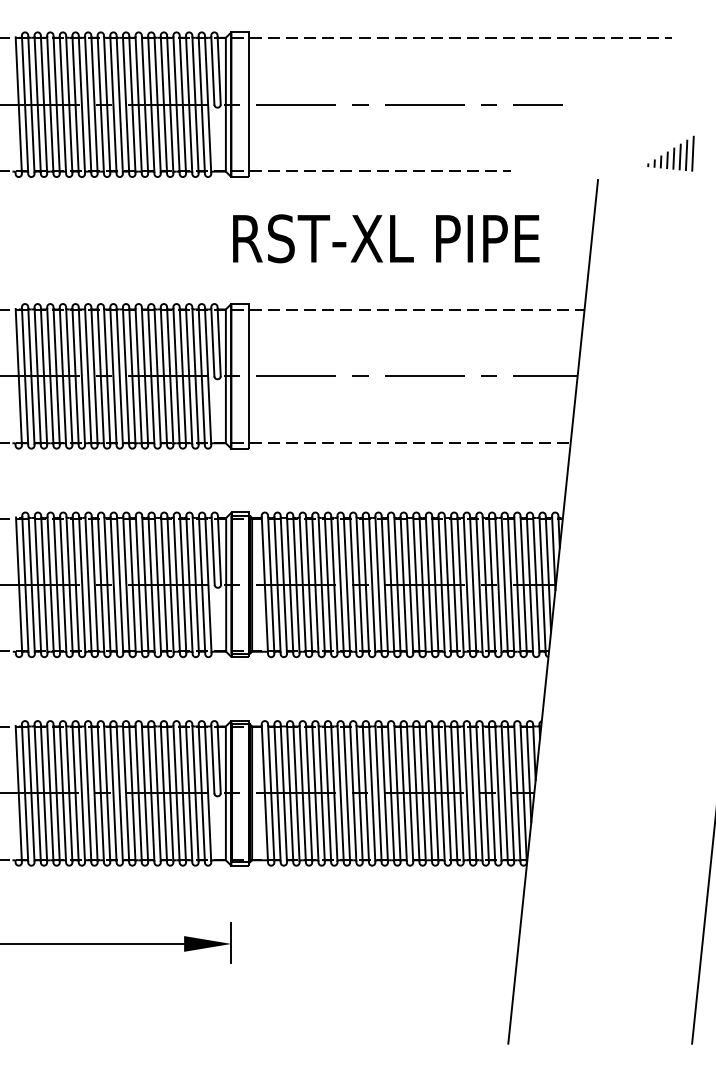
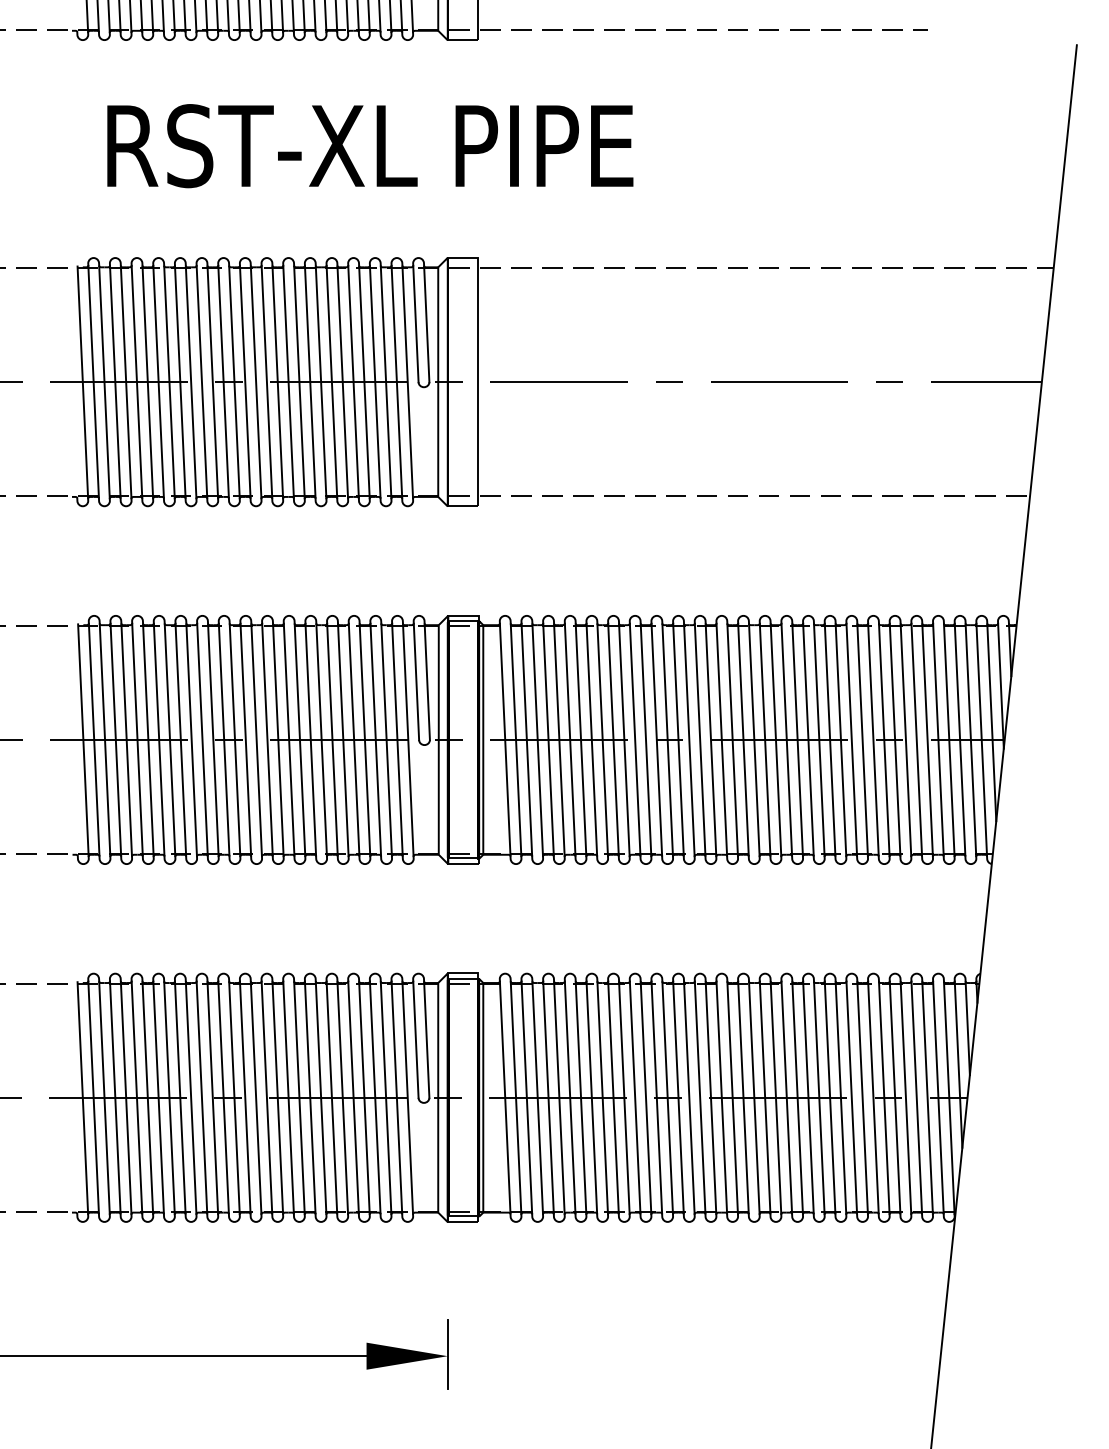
text: (386, 238) -> (370, 145), moved

